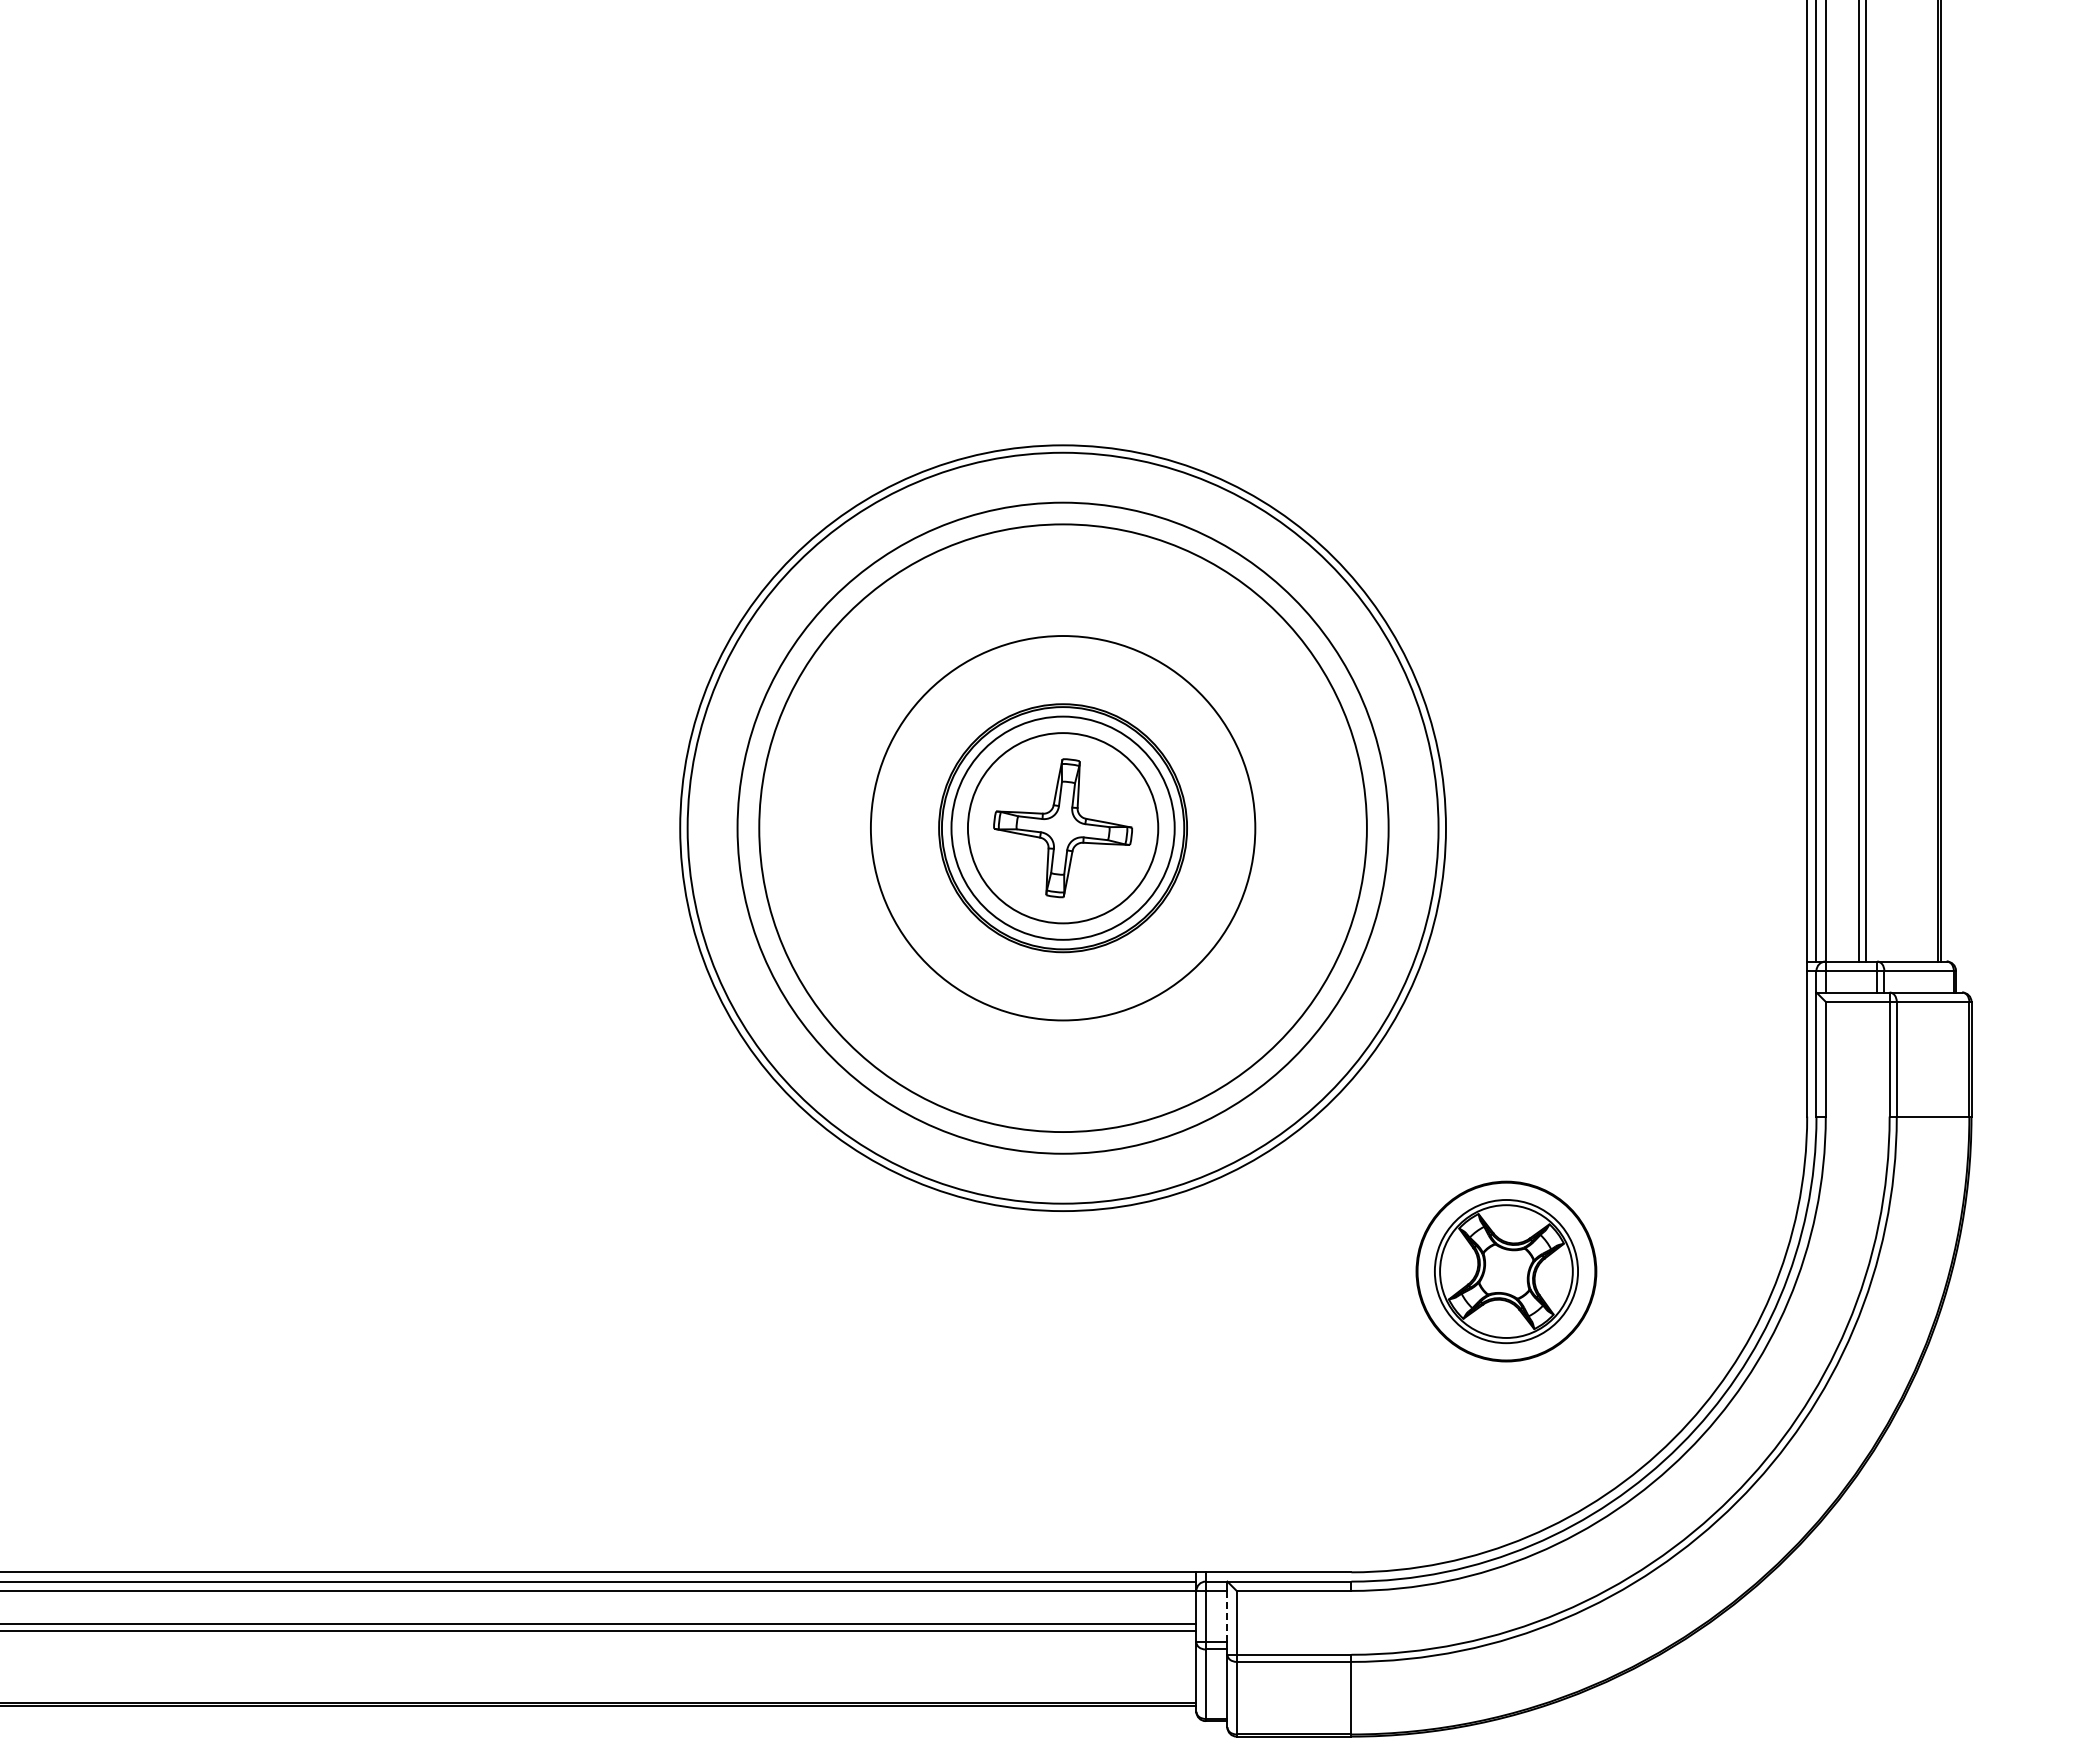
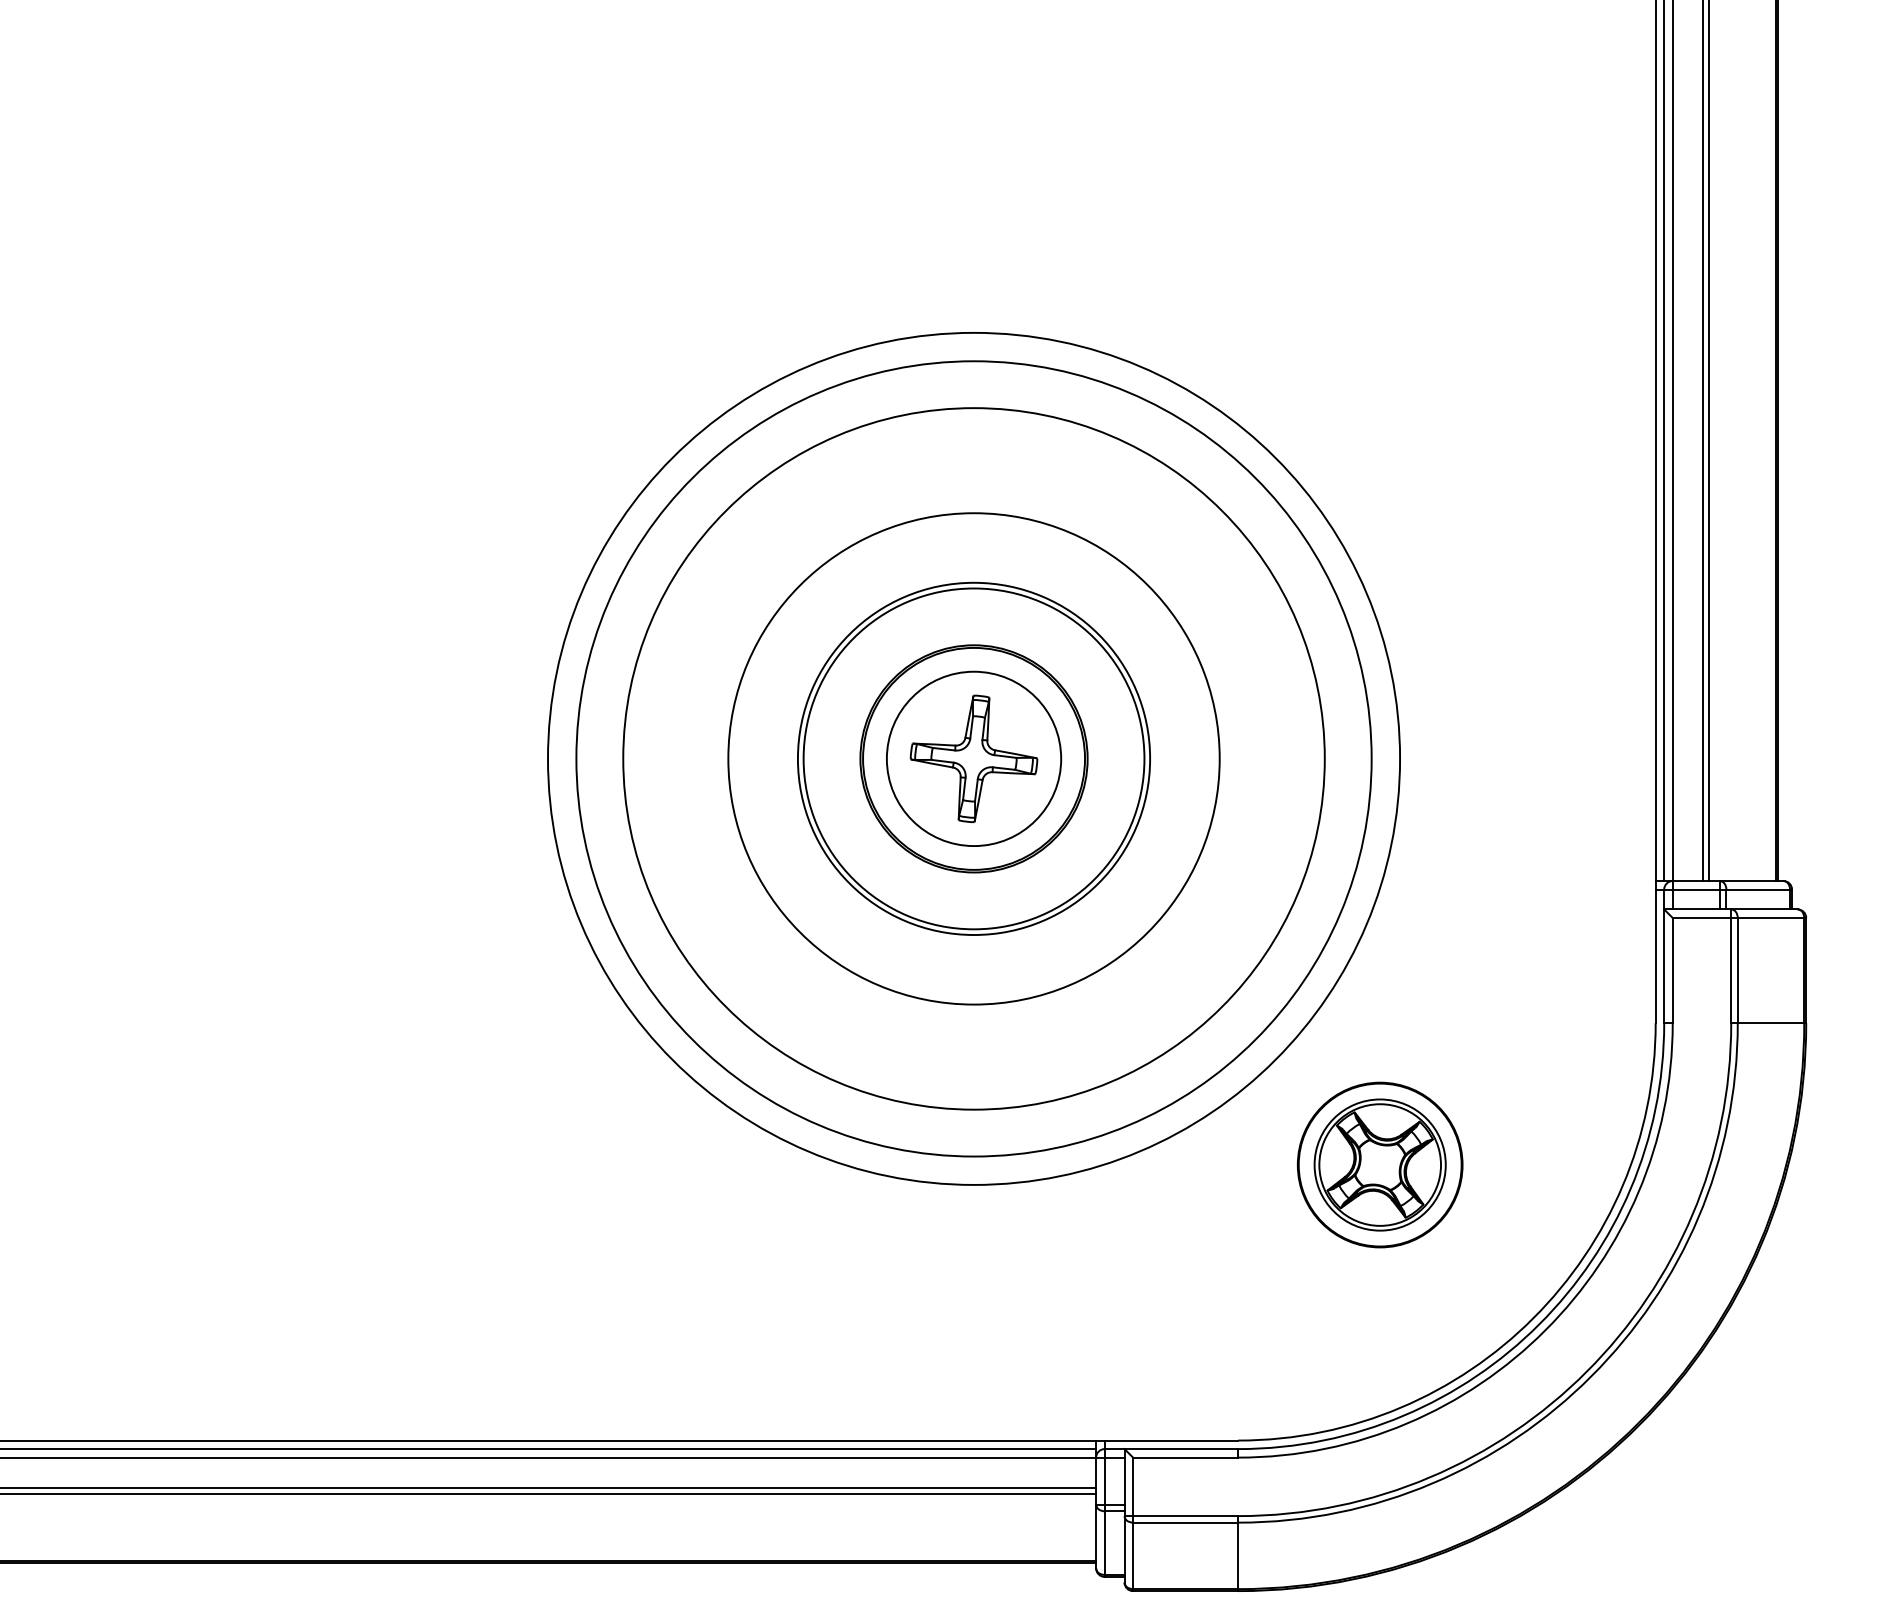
circle: (1062, 828) -> (973, 759), size x0.71
circle: (1063, 828) -> (974, 759), size x1.43
circle: (1063, 828) -> (974, 759), size x1.43
circle: (1063, 828) -> (974, 759), size x1.67
line: (1227, 1616) -> (1124, 1481), dashed -> solid

